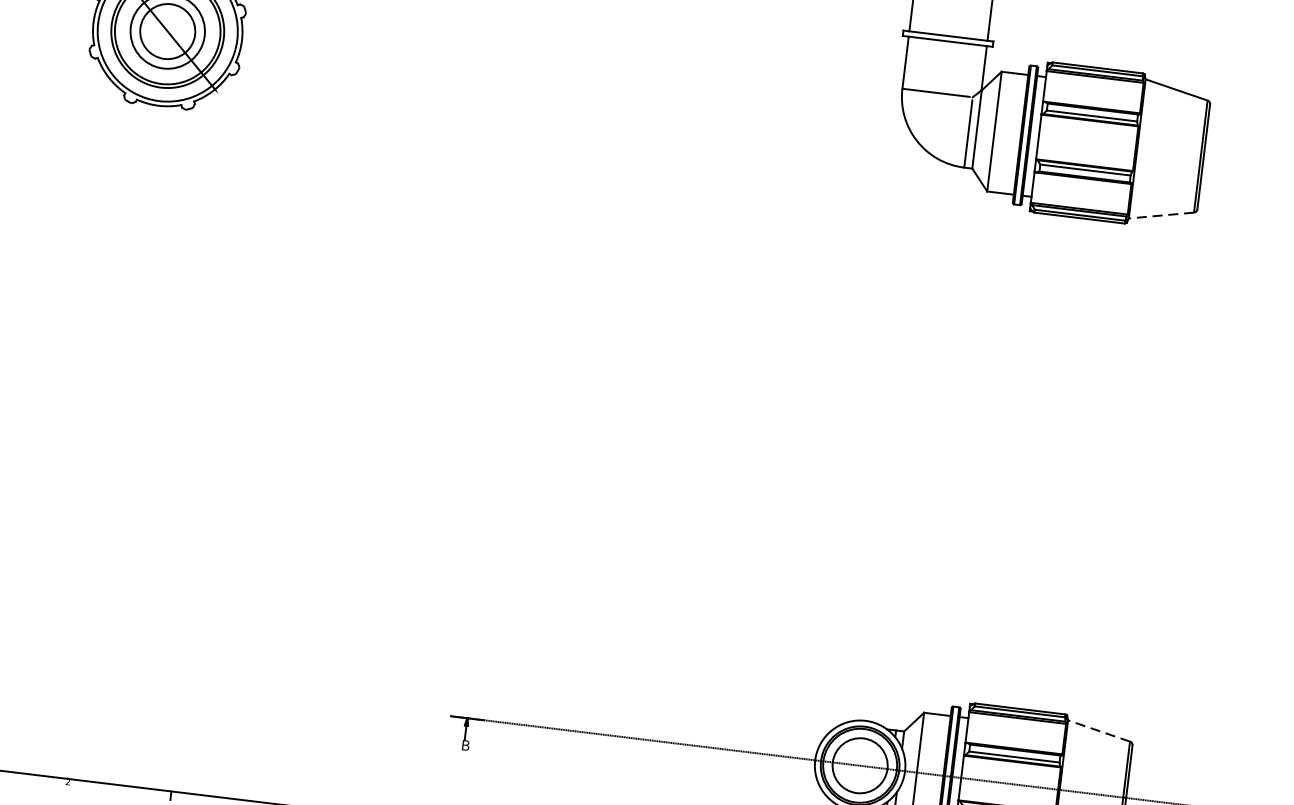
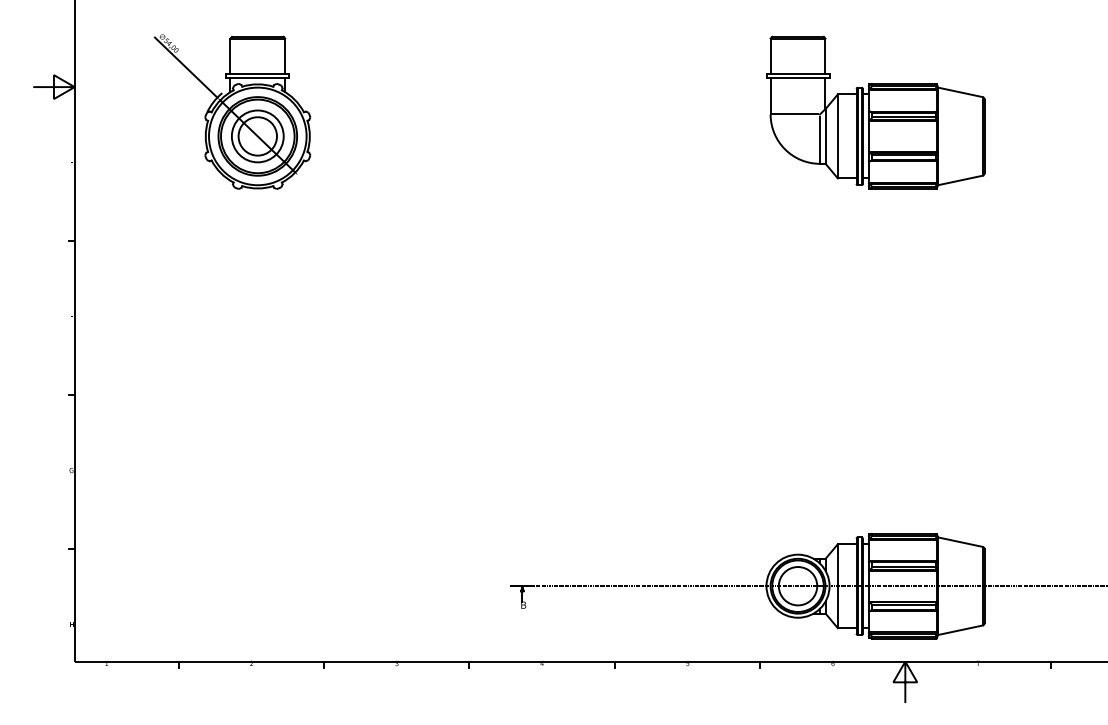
line: (1161, 215) -> (960, 180), dashed -> solid
line: (1099, 731) -> (960, 542), dashed -> solid

